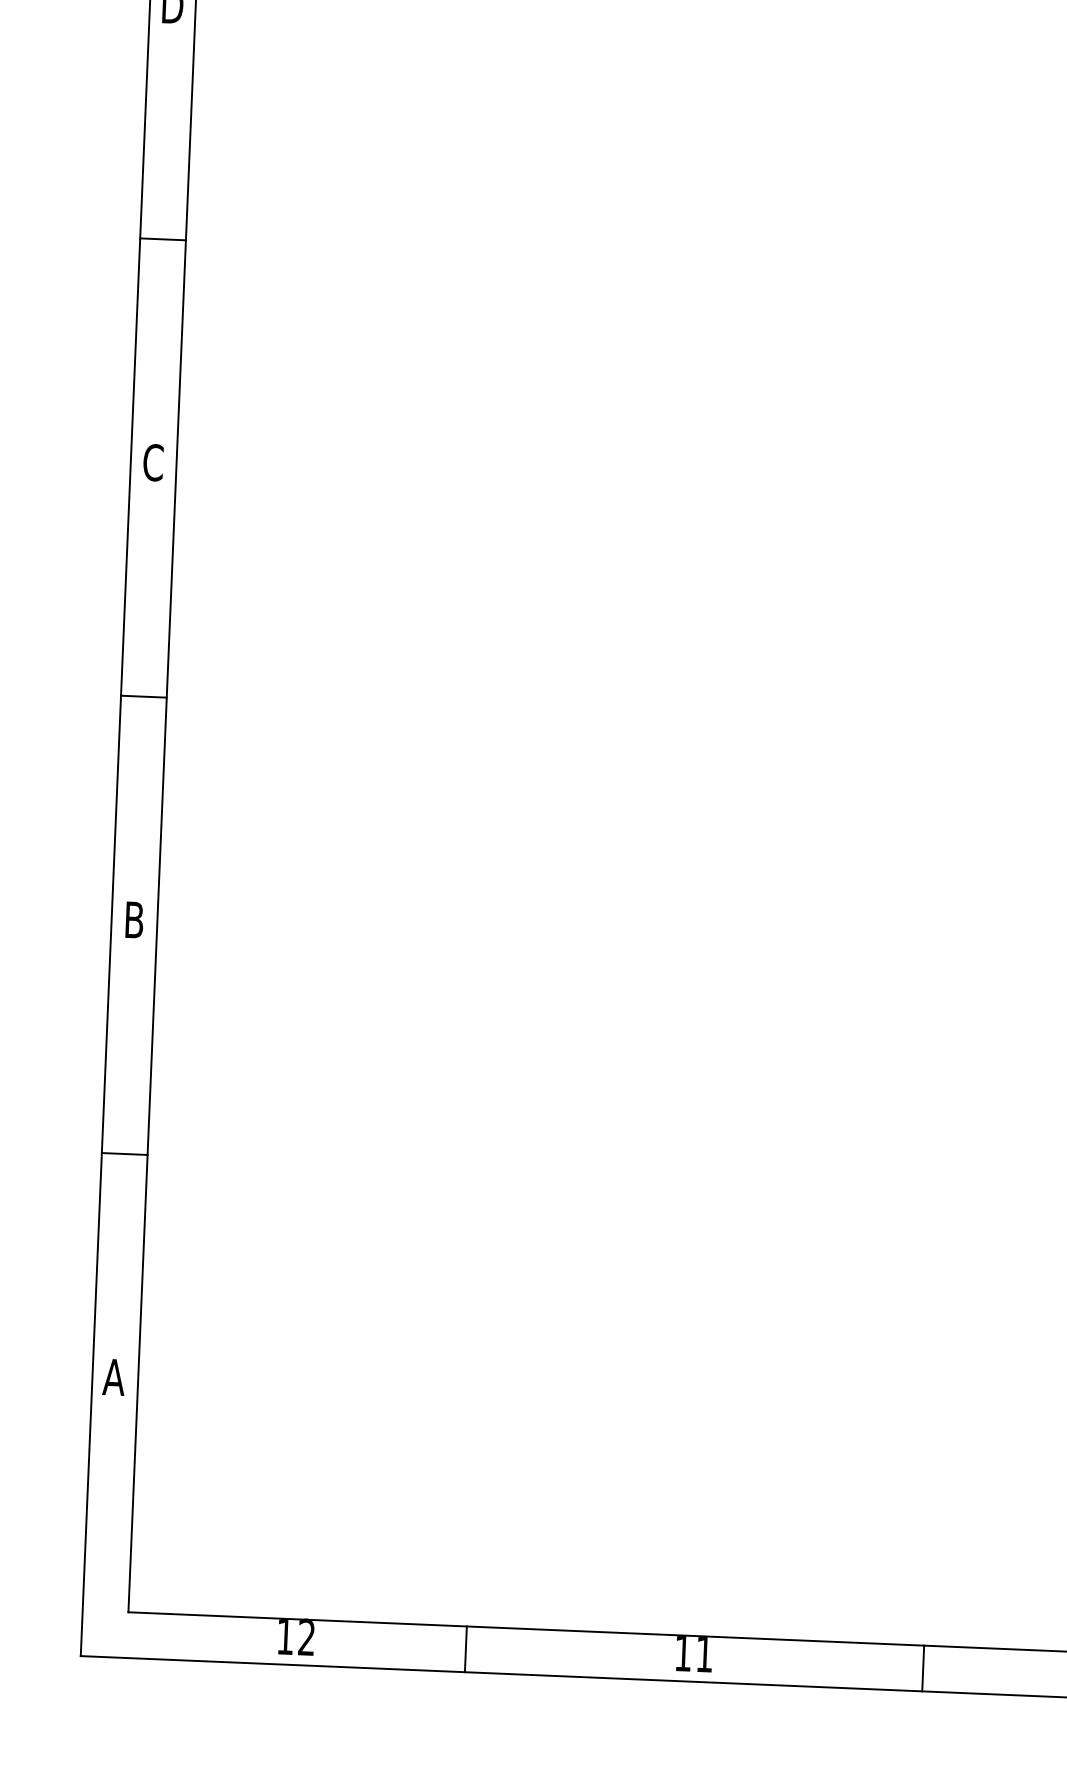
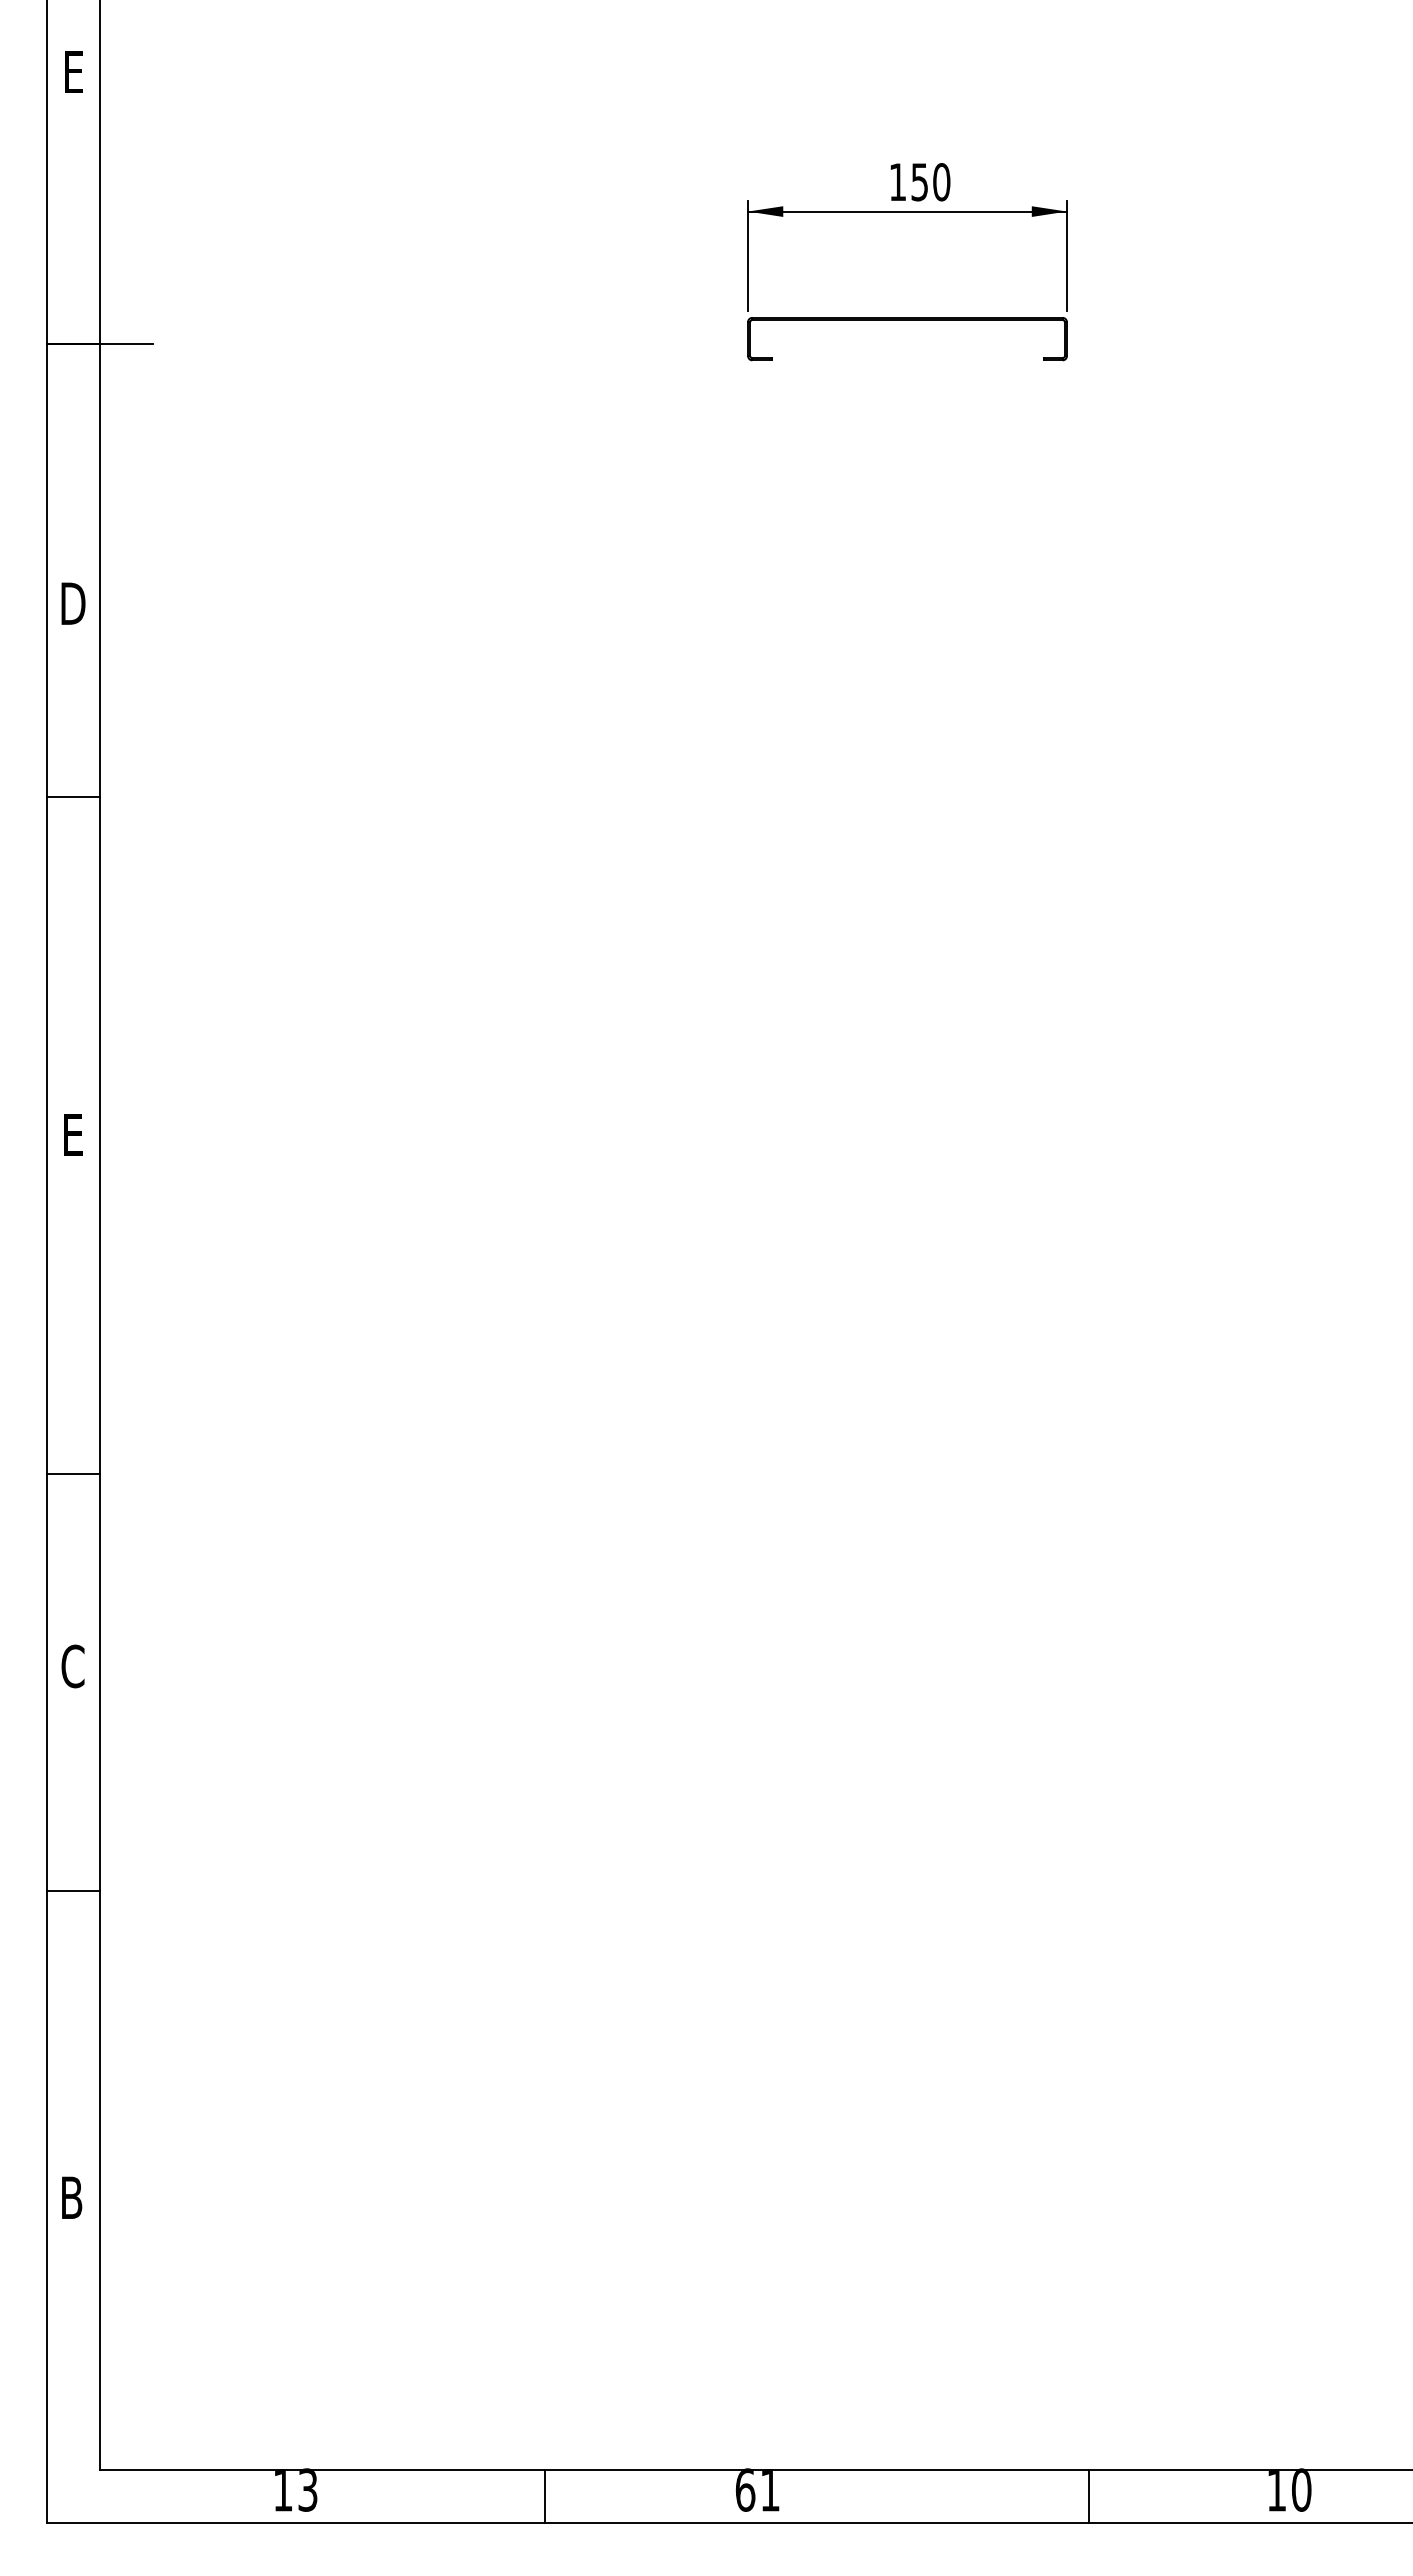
line: (162, 239) -> (72, 796), moved
text: (153, 462) -> (72, 1134), C -> E
line: (143, 696) -> (72, 1473), moved
text: (133, 920) -> (72, 1666), B -> C
line: (124, 1154) -> (72, 1891), moved
text: (113, 1377) -> (71, 2197), A -> B
text: (306, 1636) -> (307, 2489), 12 -> 13
line: (466, 1648) -> (545, 2495), moved
text: (683, 1652) -> (745, 2489), 11 -> 61
line: (923, 1667) -> (1089, 2495), moved

